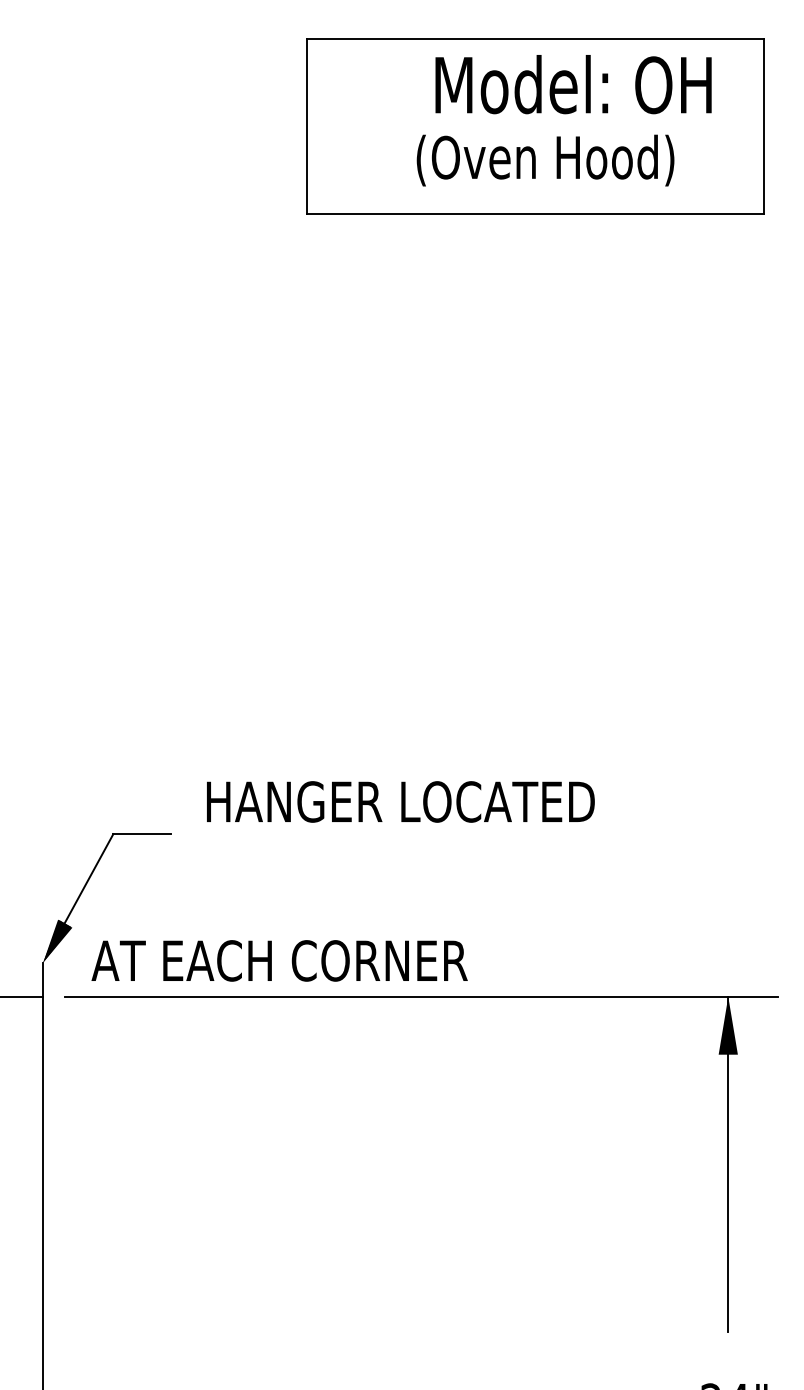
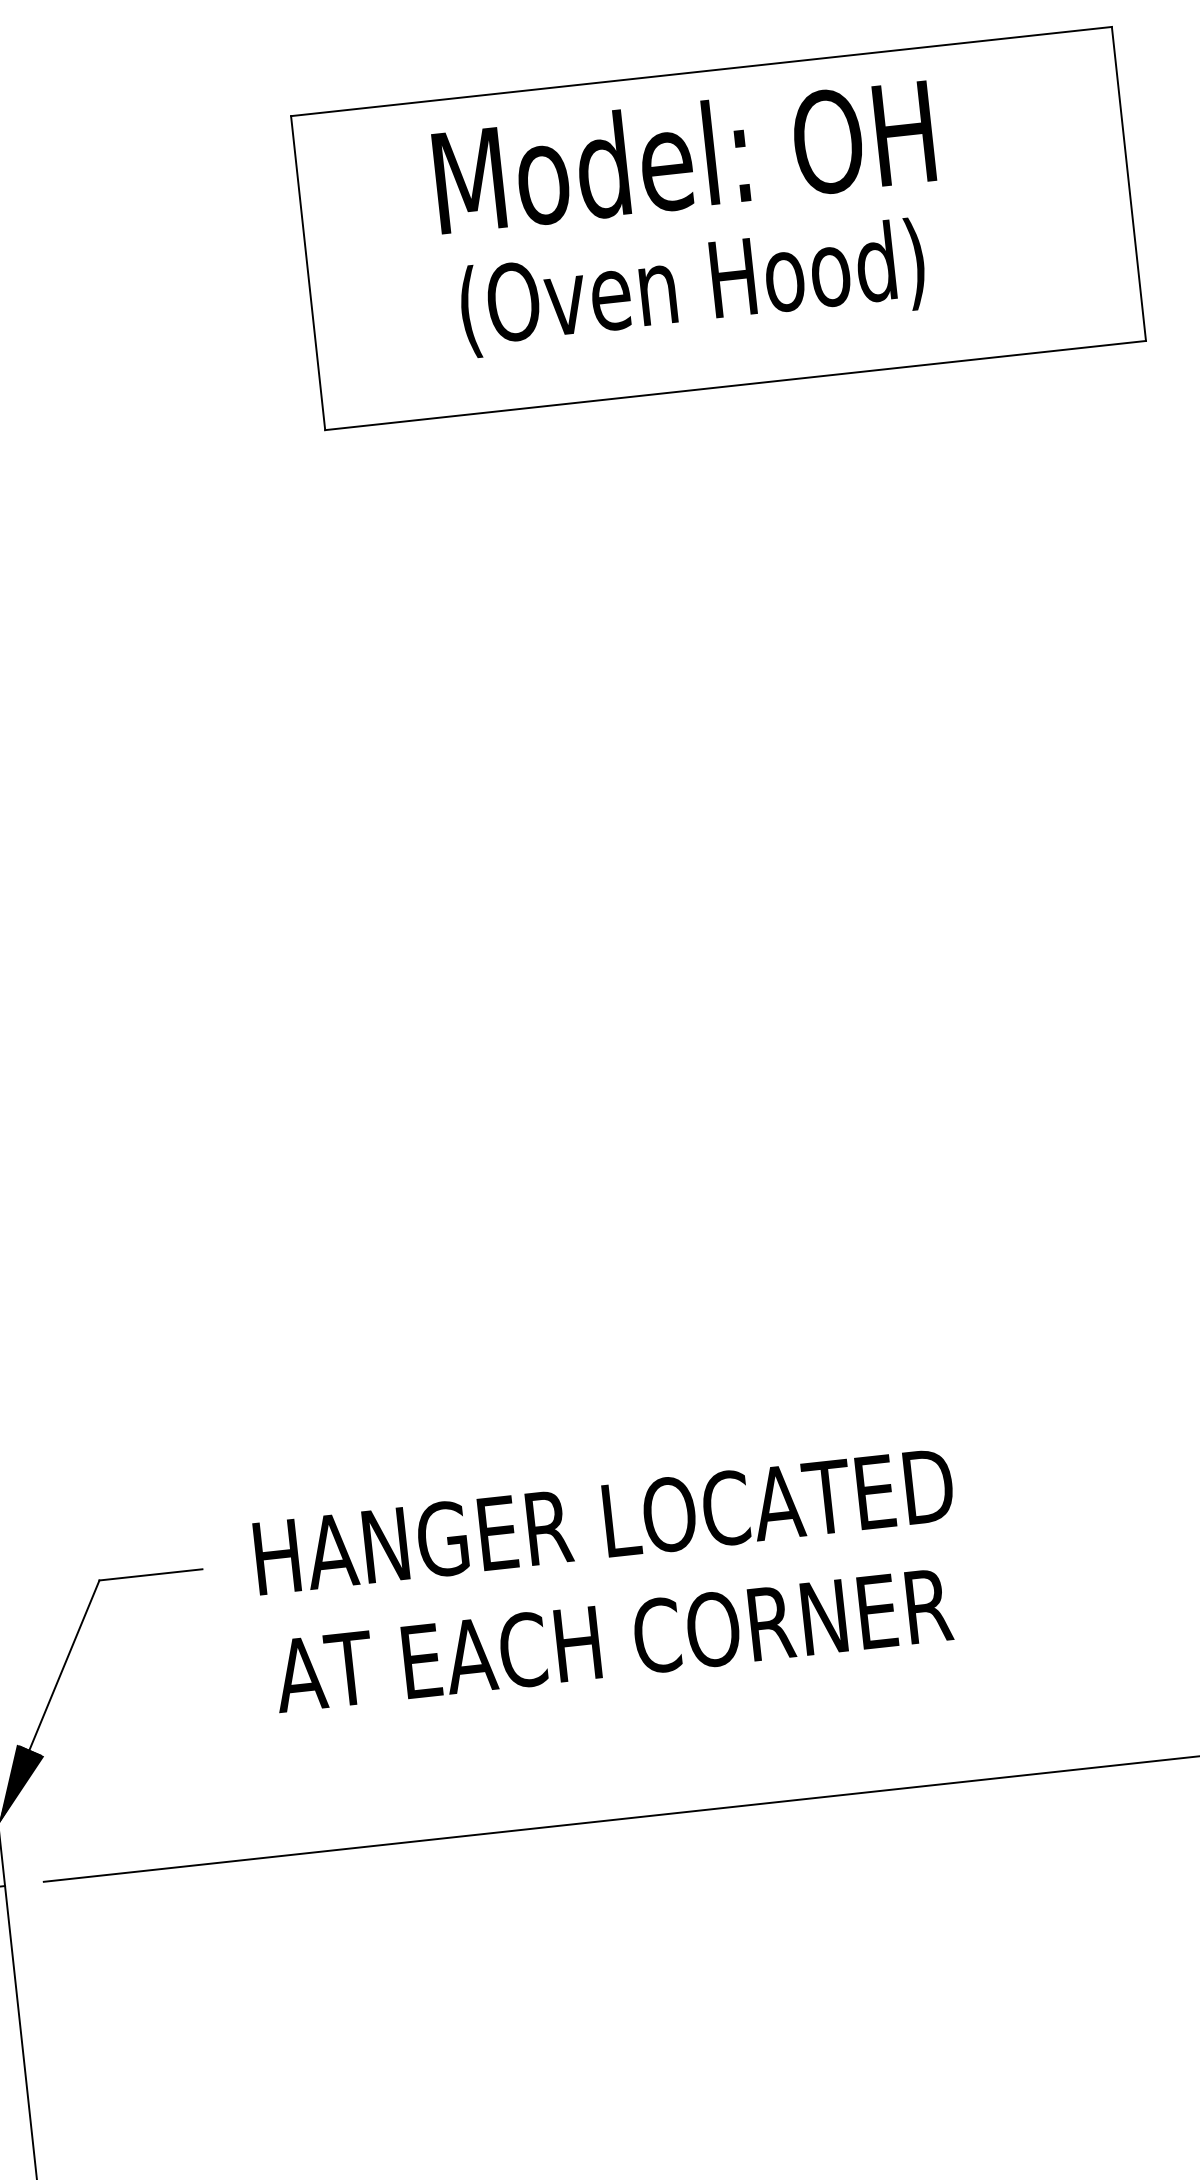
text: (573, 84) -> (683, 156), moved
text: (545, 160) -> (692, 287), moved
text: (400, 801) -> (603, 1520), moved
text: (279, 960) -> (612, 1639), moved

